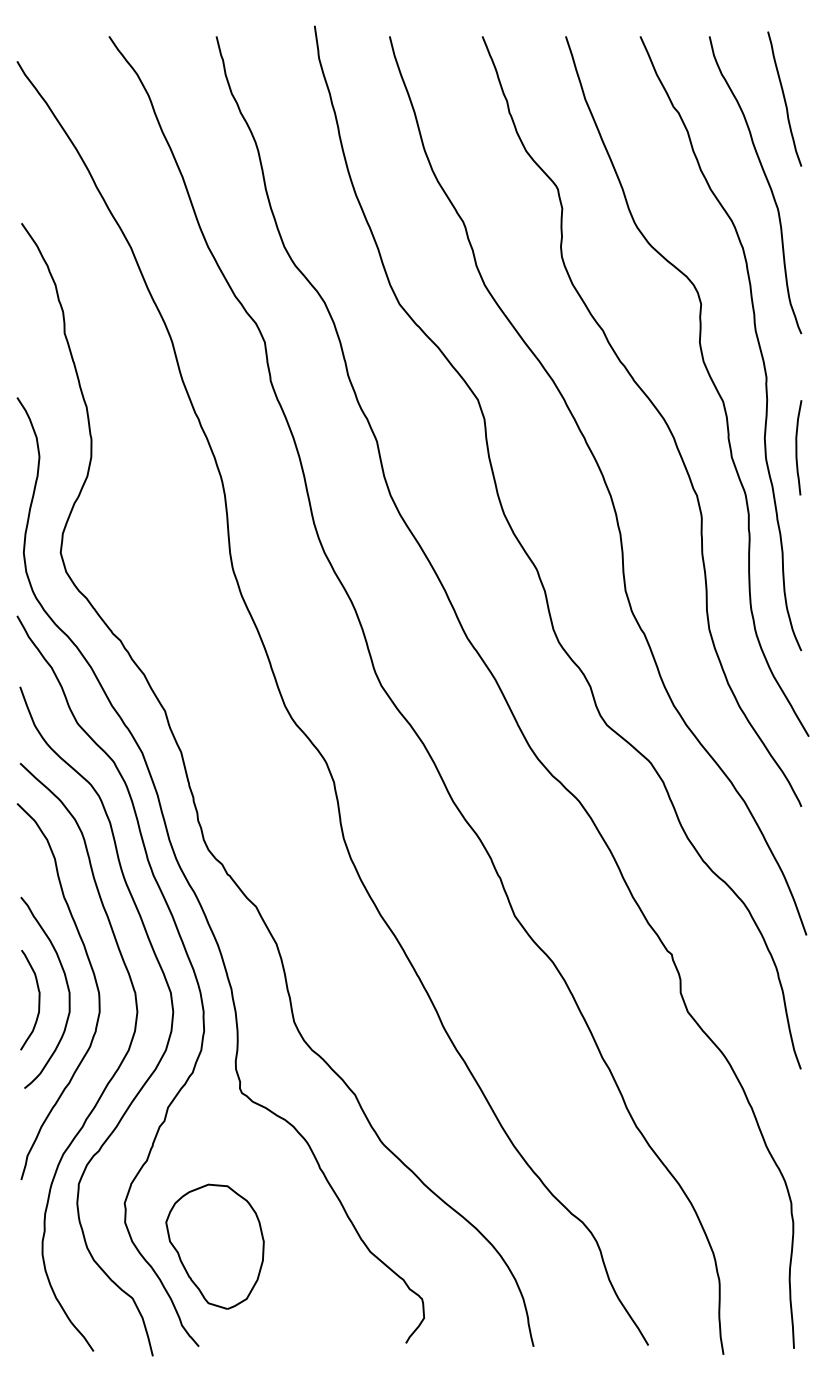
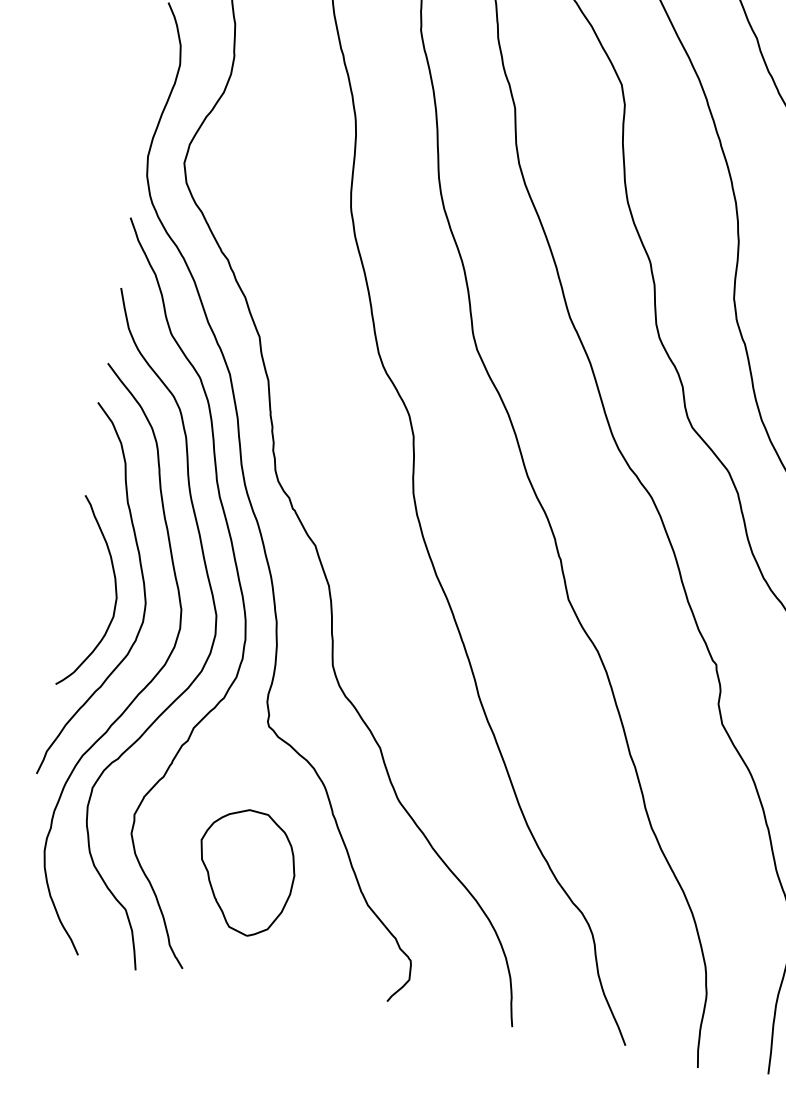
curve: (38, 999) -> (84, 599), removed
part: (214, 1246) -> (244, 872), moved

